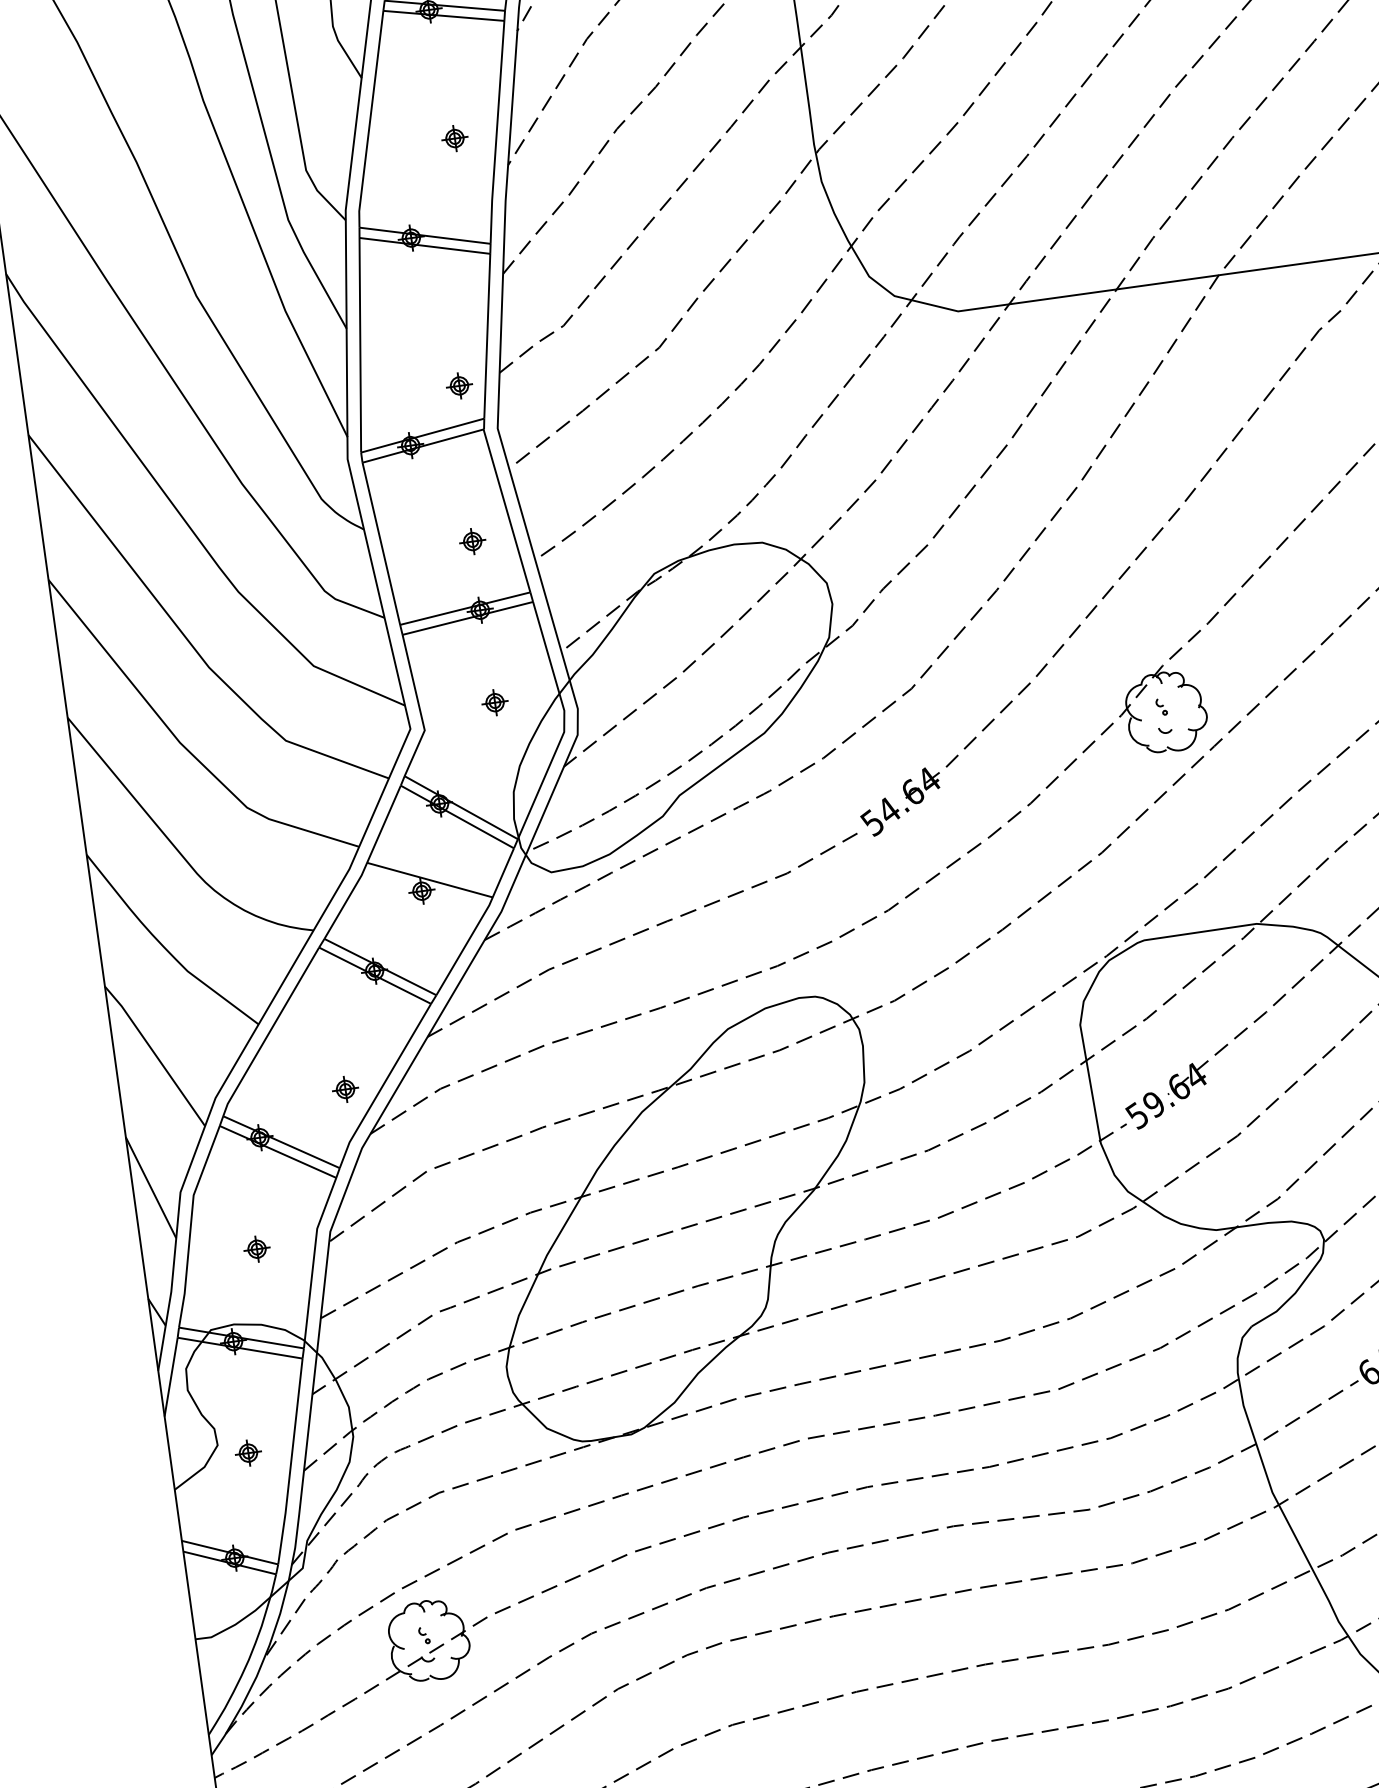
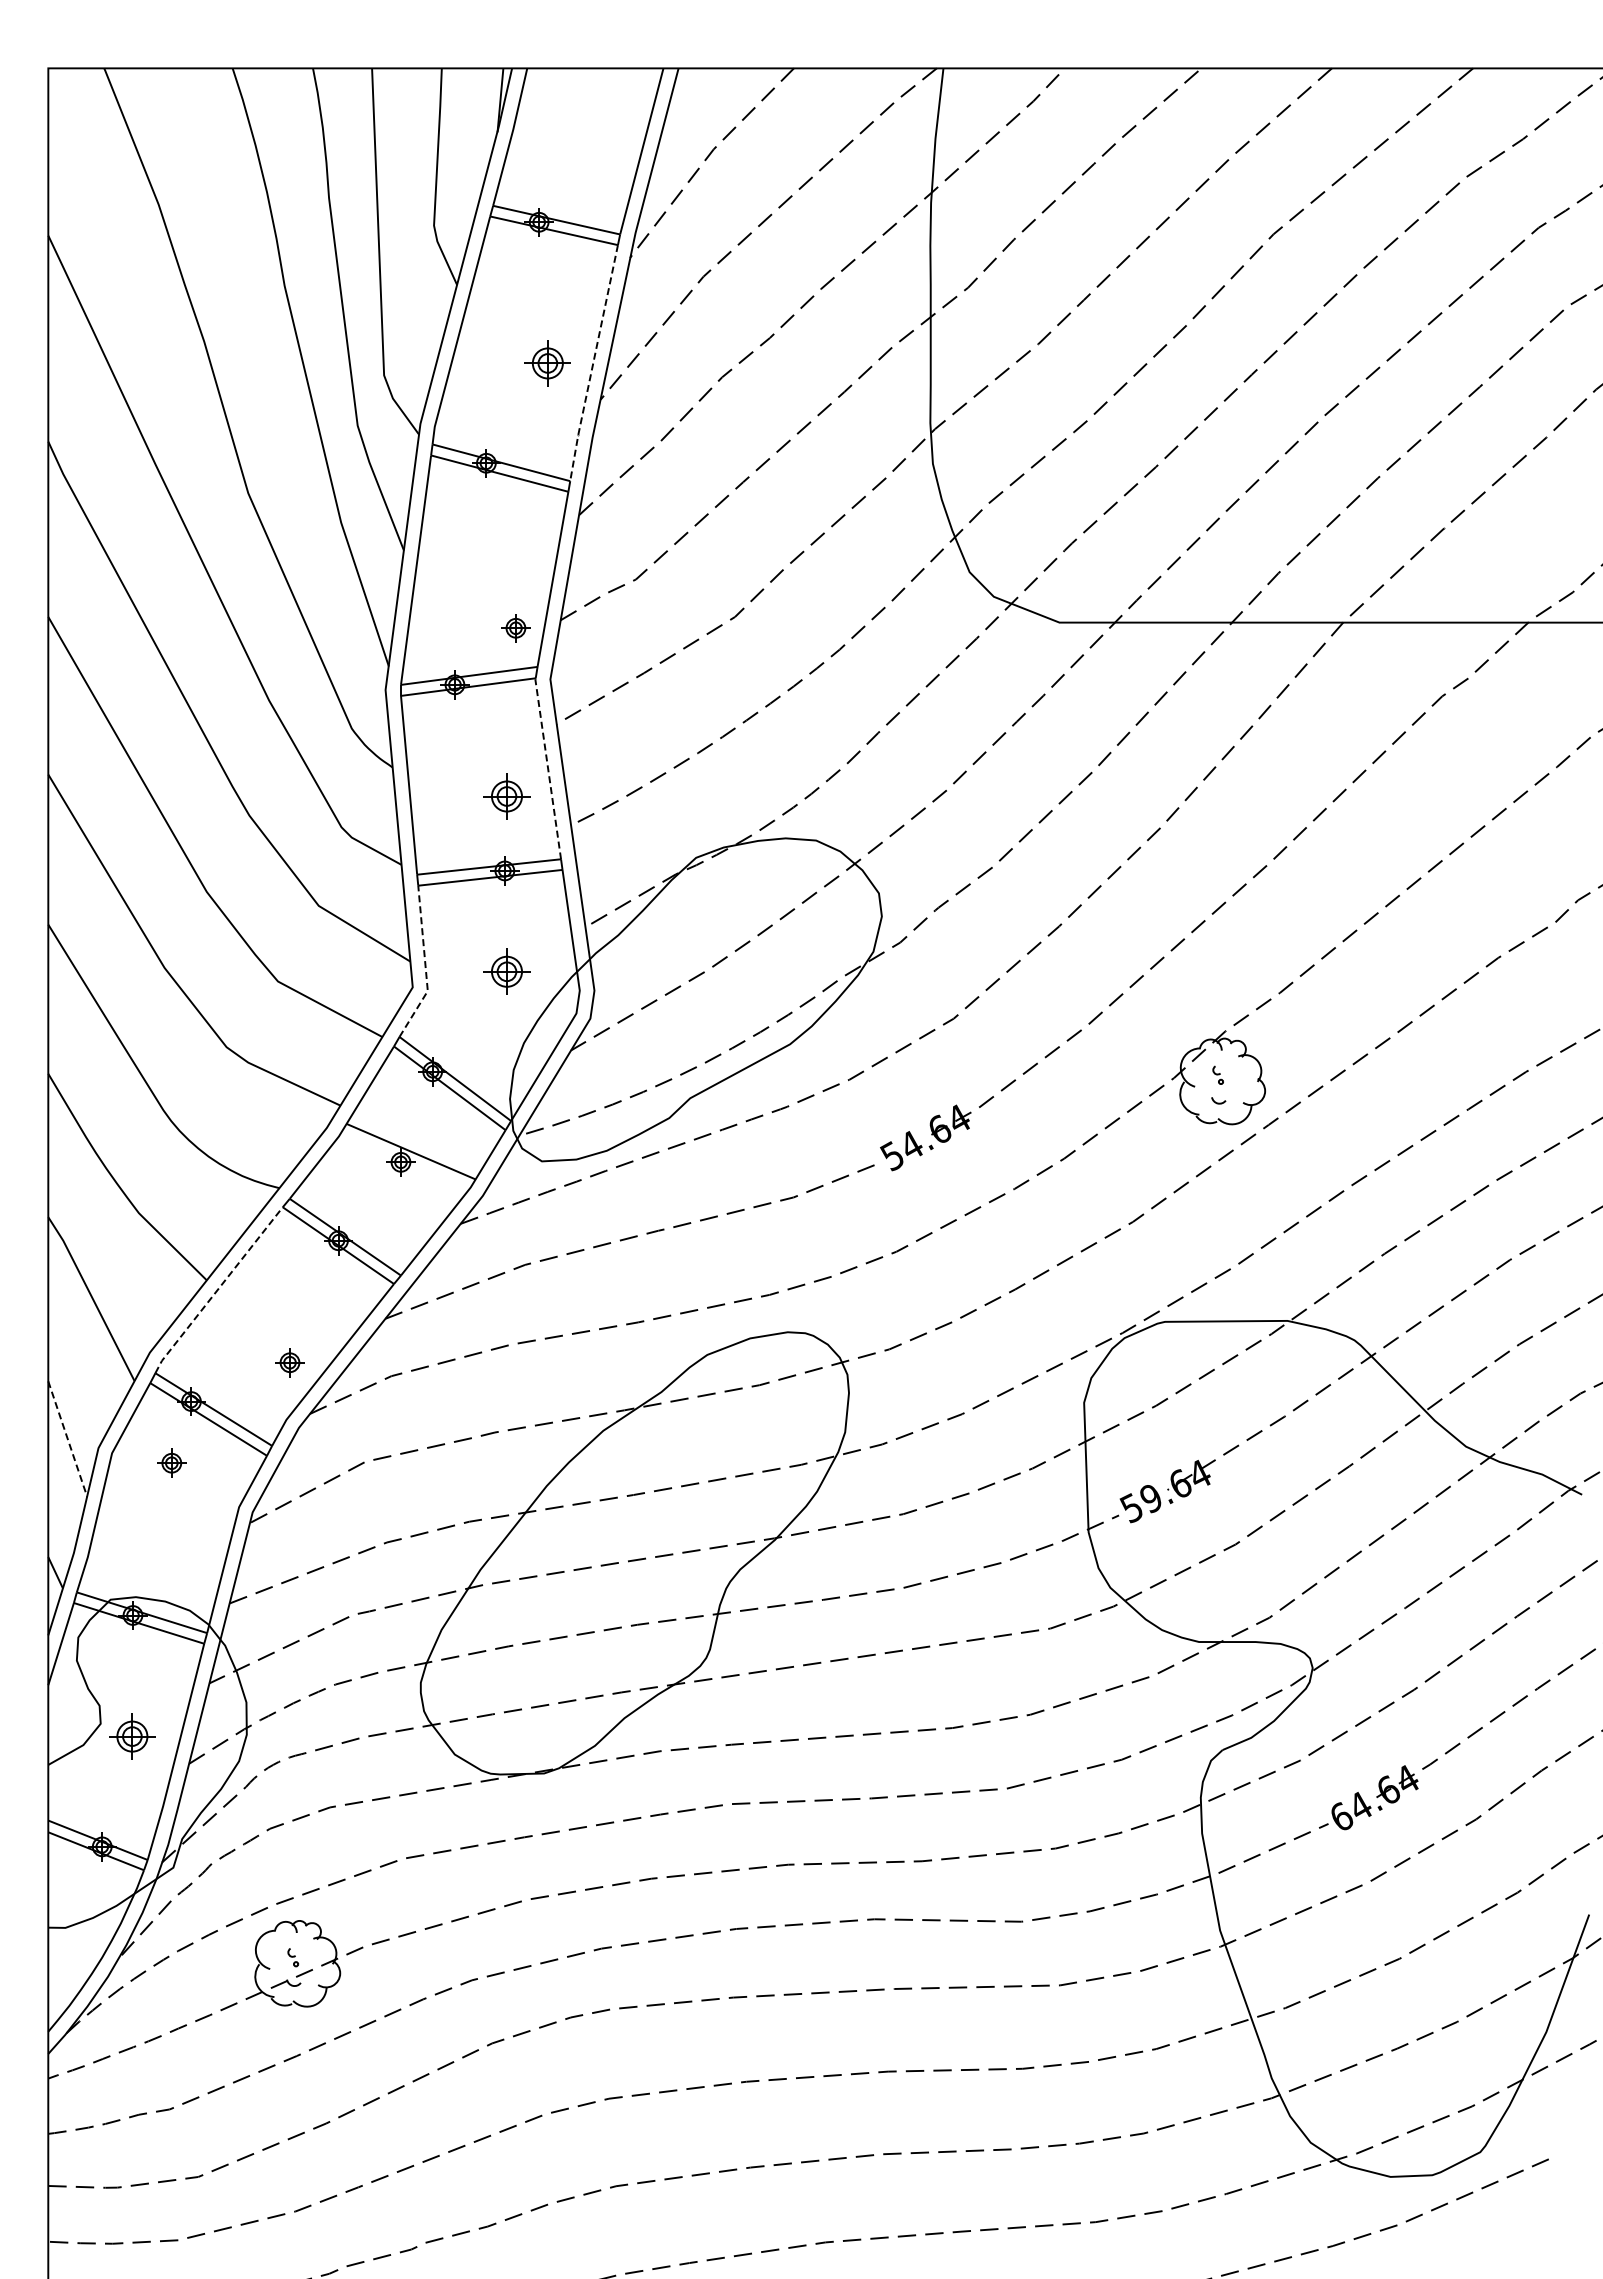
line: (497, 132) -> (593, 363), solid -> dashed
part: (454, 138) -> (547, 363), size x1.6
line: (507, 510) -> (548, 768), solid -> dashed
part: (472, 541) -> (506, 796), size x1.6
part: (494, 702) -> (506, 971), size x1.6
line: (419, 707) -> (425, 965), solid -> dashed
line: (269, 1032) -> (217, 1290), solid -> dashed
line: (150, 1187) -> (67, 1438), solid -> dashed
part: (256, 1248) -> (171, 1462), moved
part: (248, 1452) -> (132, 1736), size x1.6

